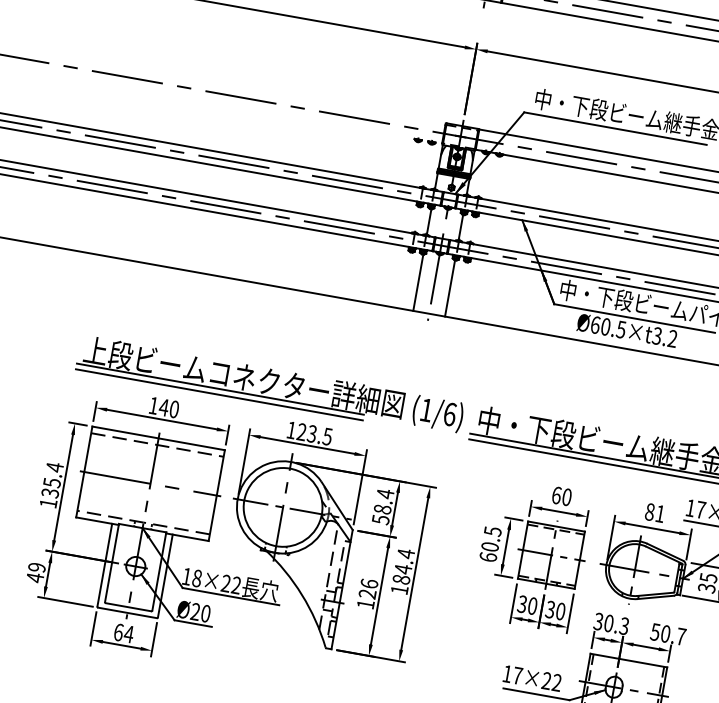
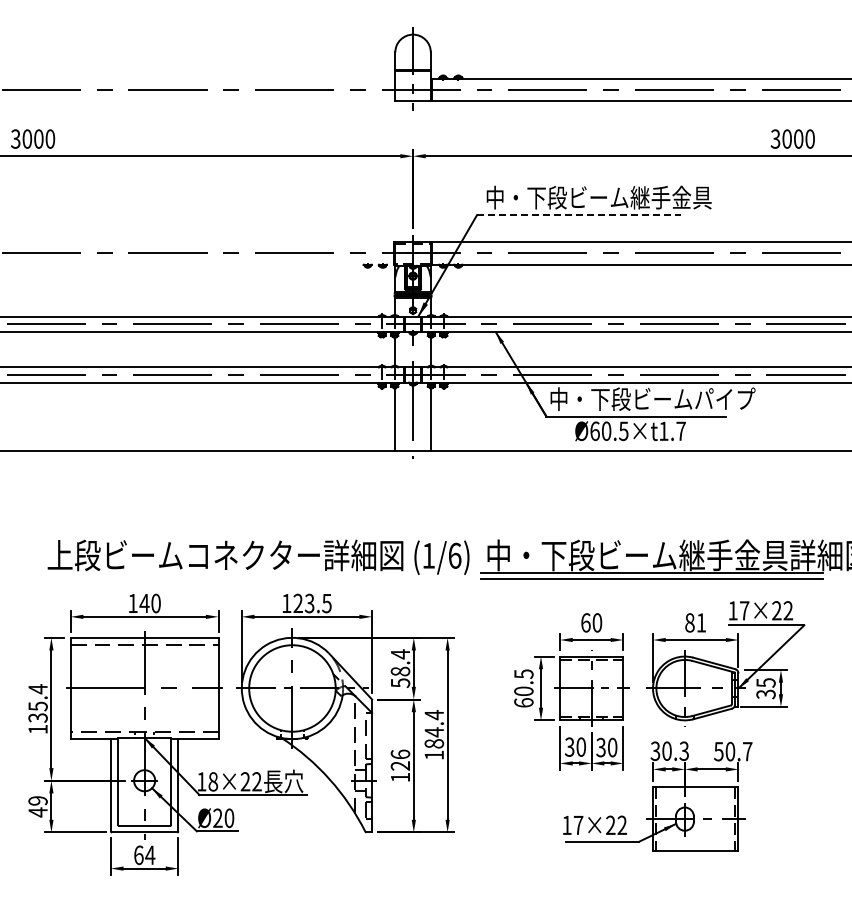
line: (615, 128) -> (578, 215), solid -> dashed
text: (664, 337) -> (672, 431), Ø60.5×t3.2 -> Ø60.5×t1.7
line: (220, 388) -> (201, 572), removed
line: (218, 395) -> (201, 579), removed

